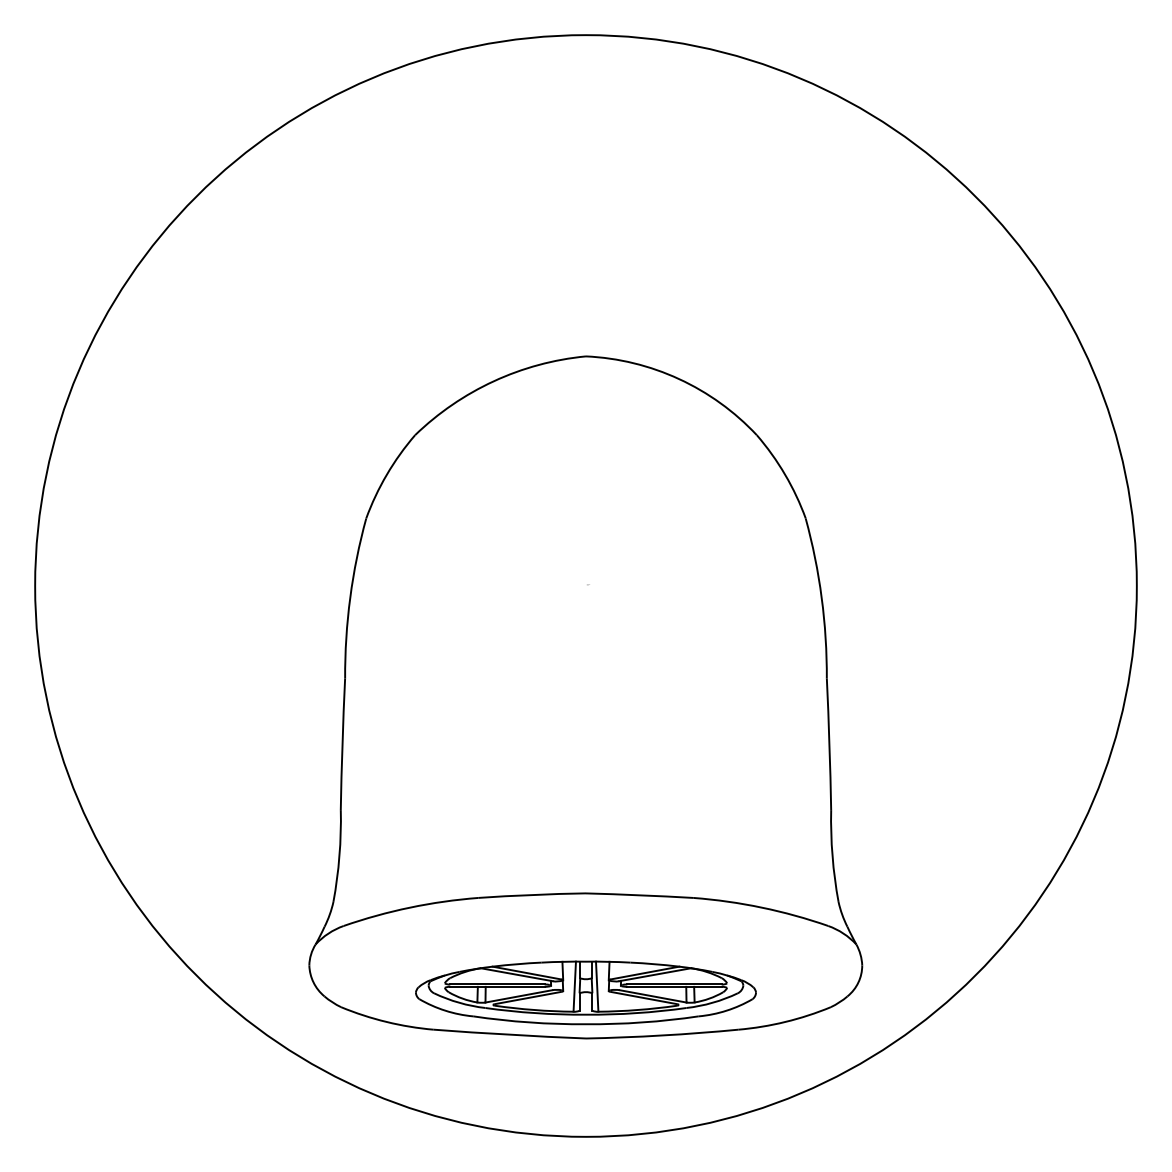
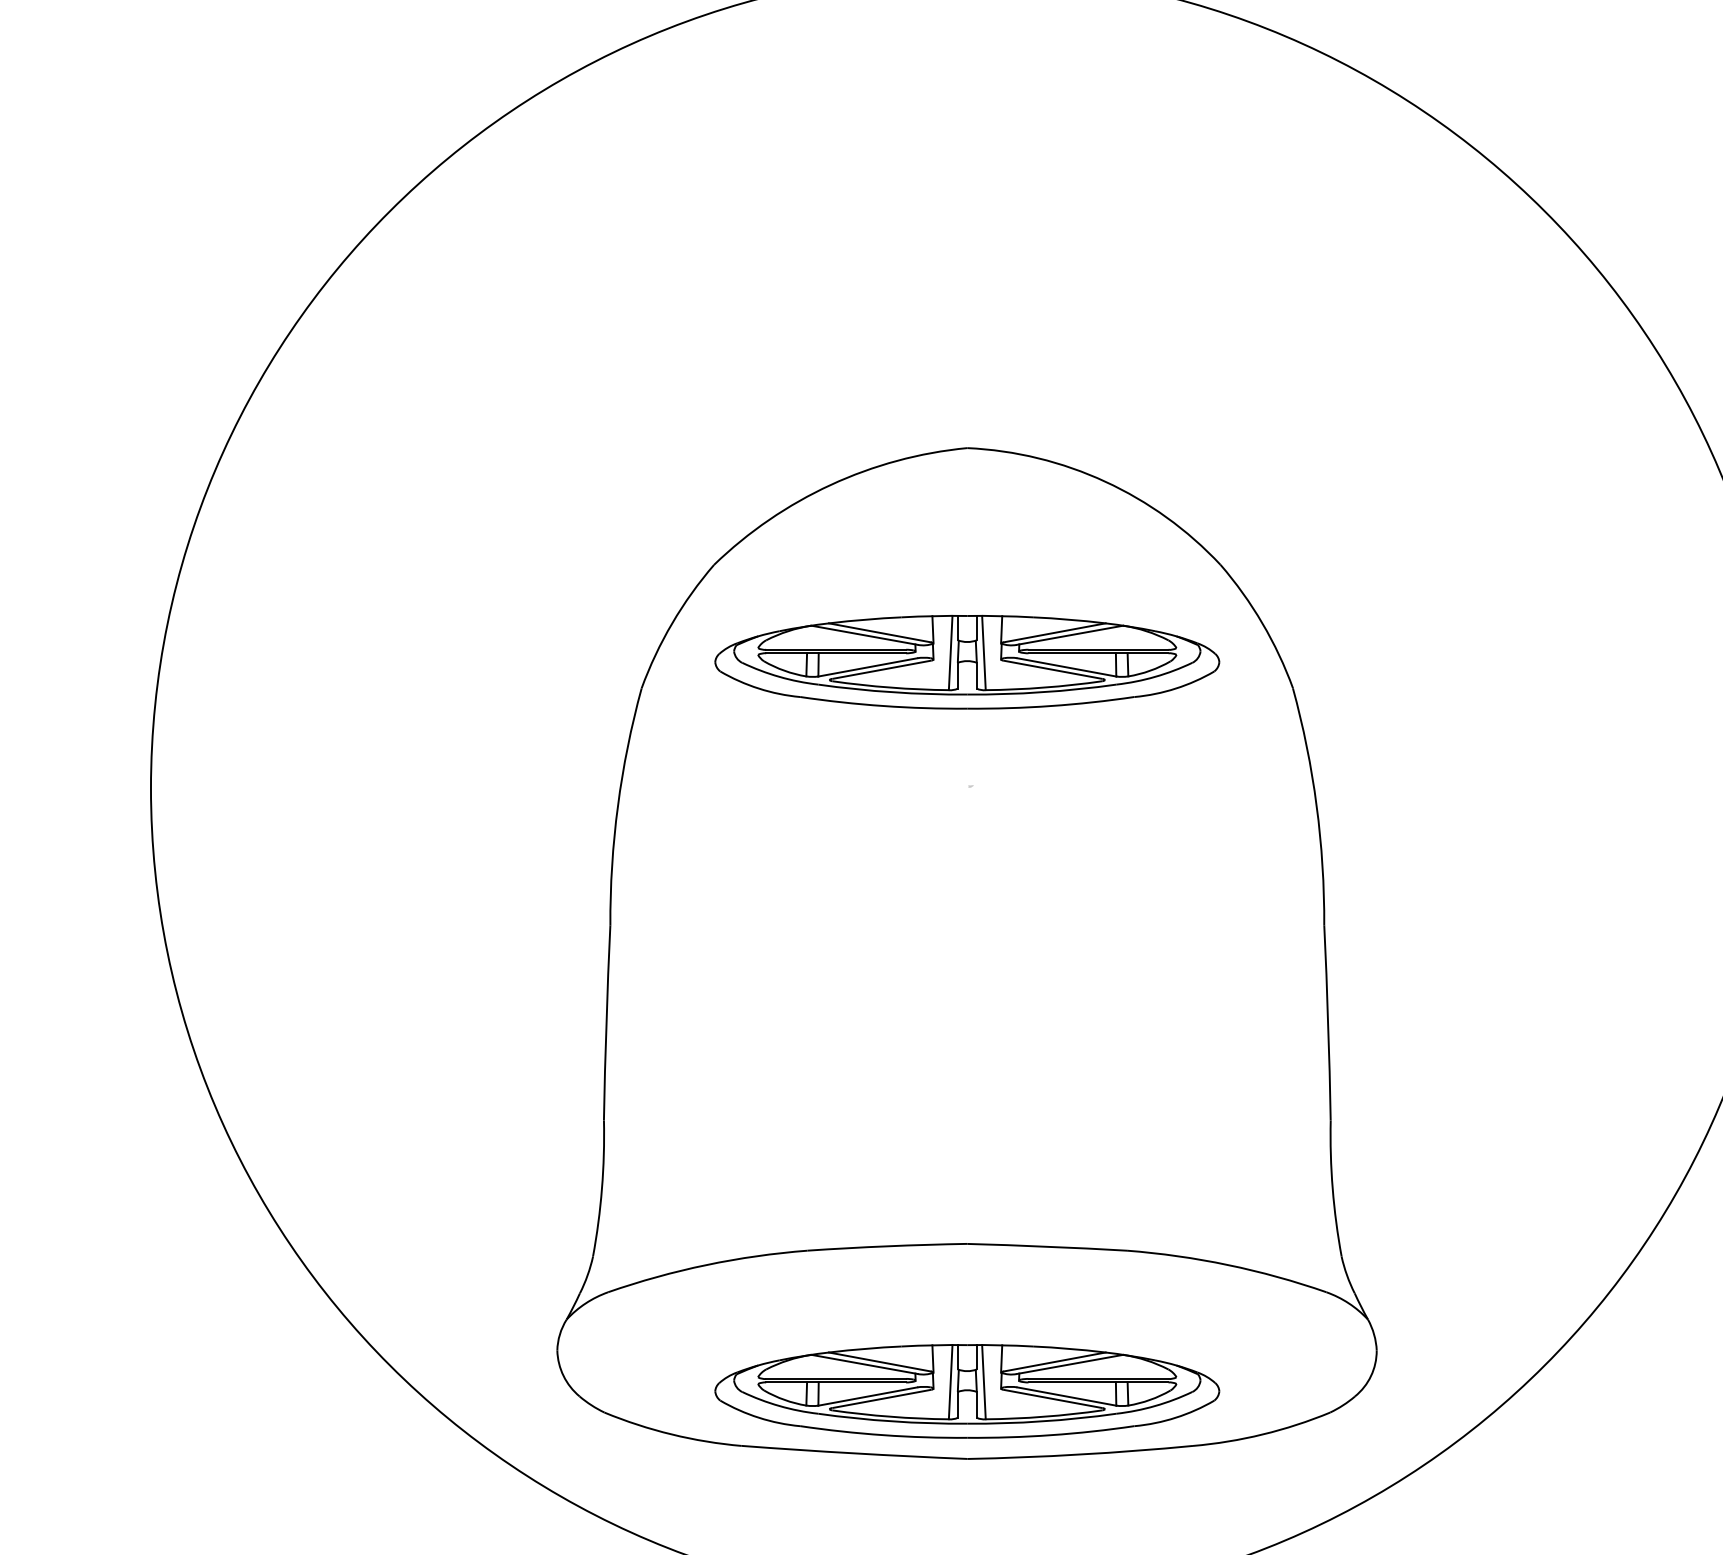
part: (585, 500) -> (966, 661), added

